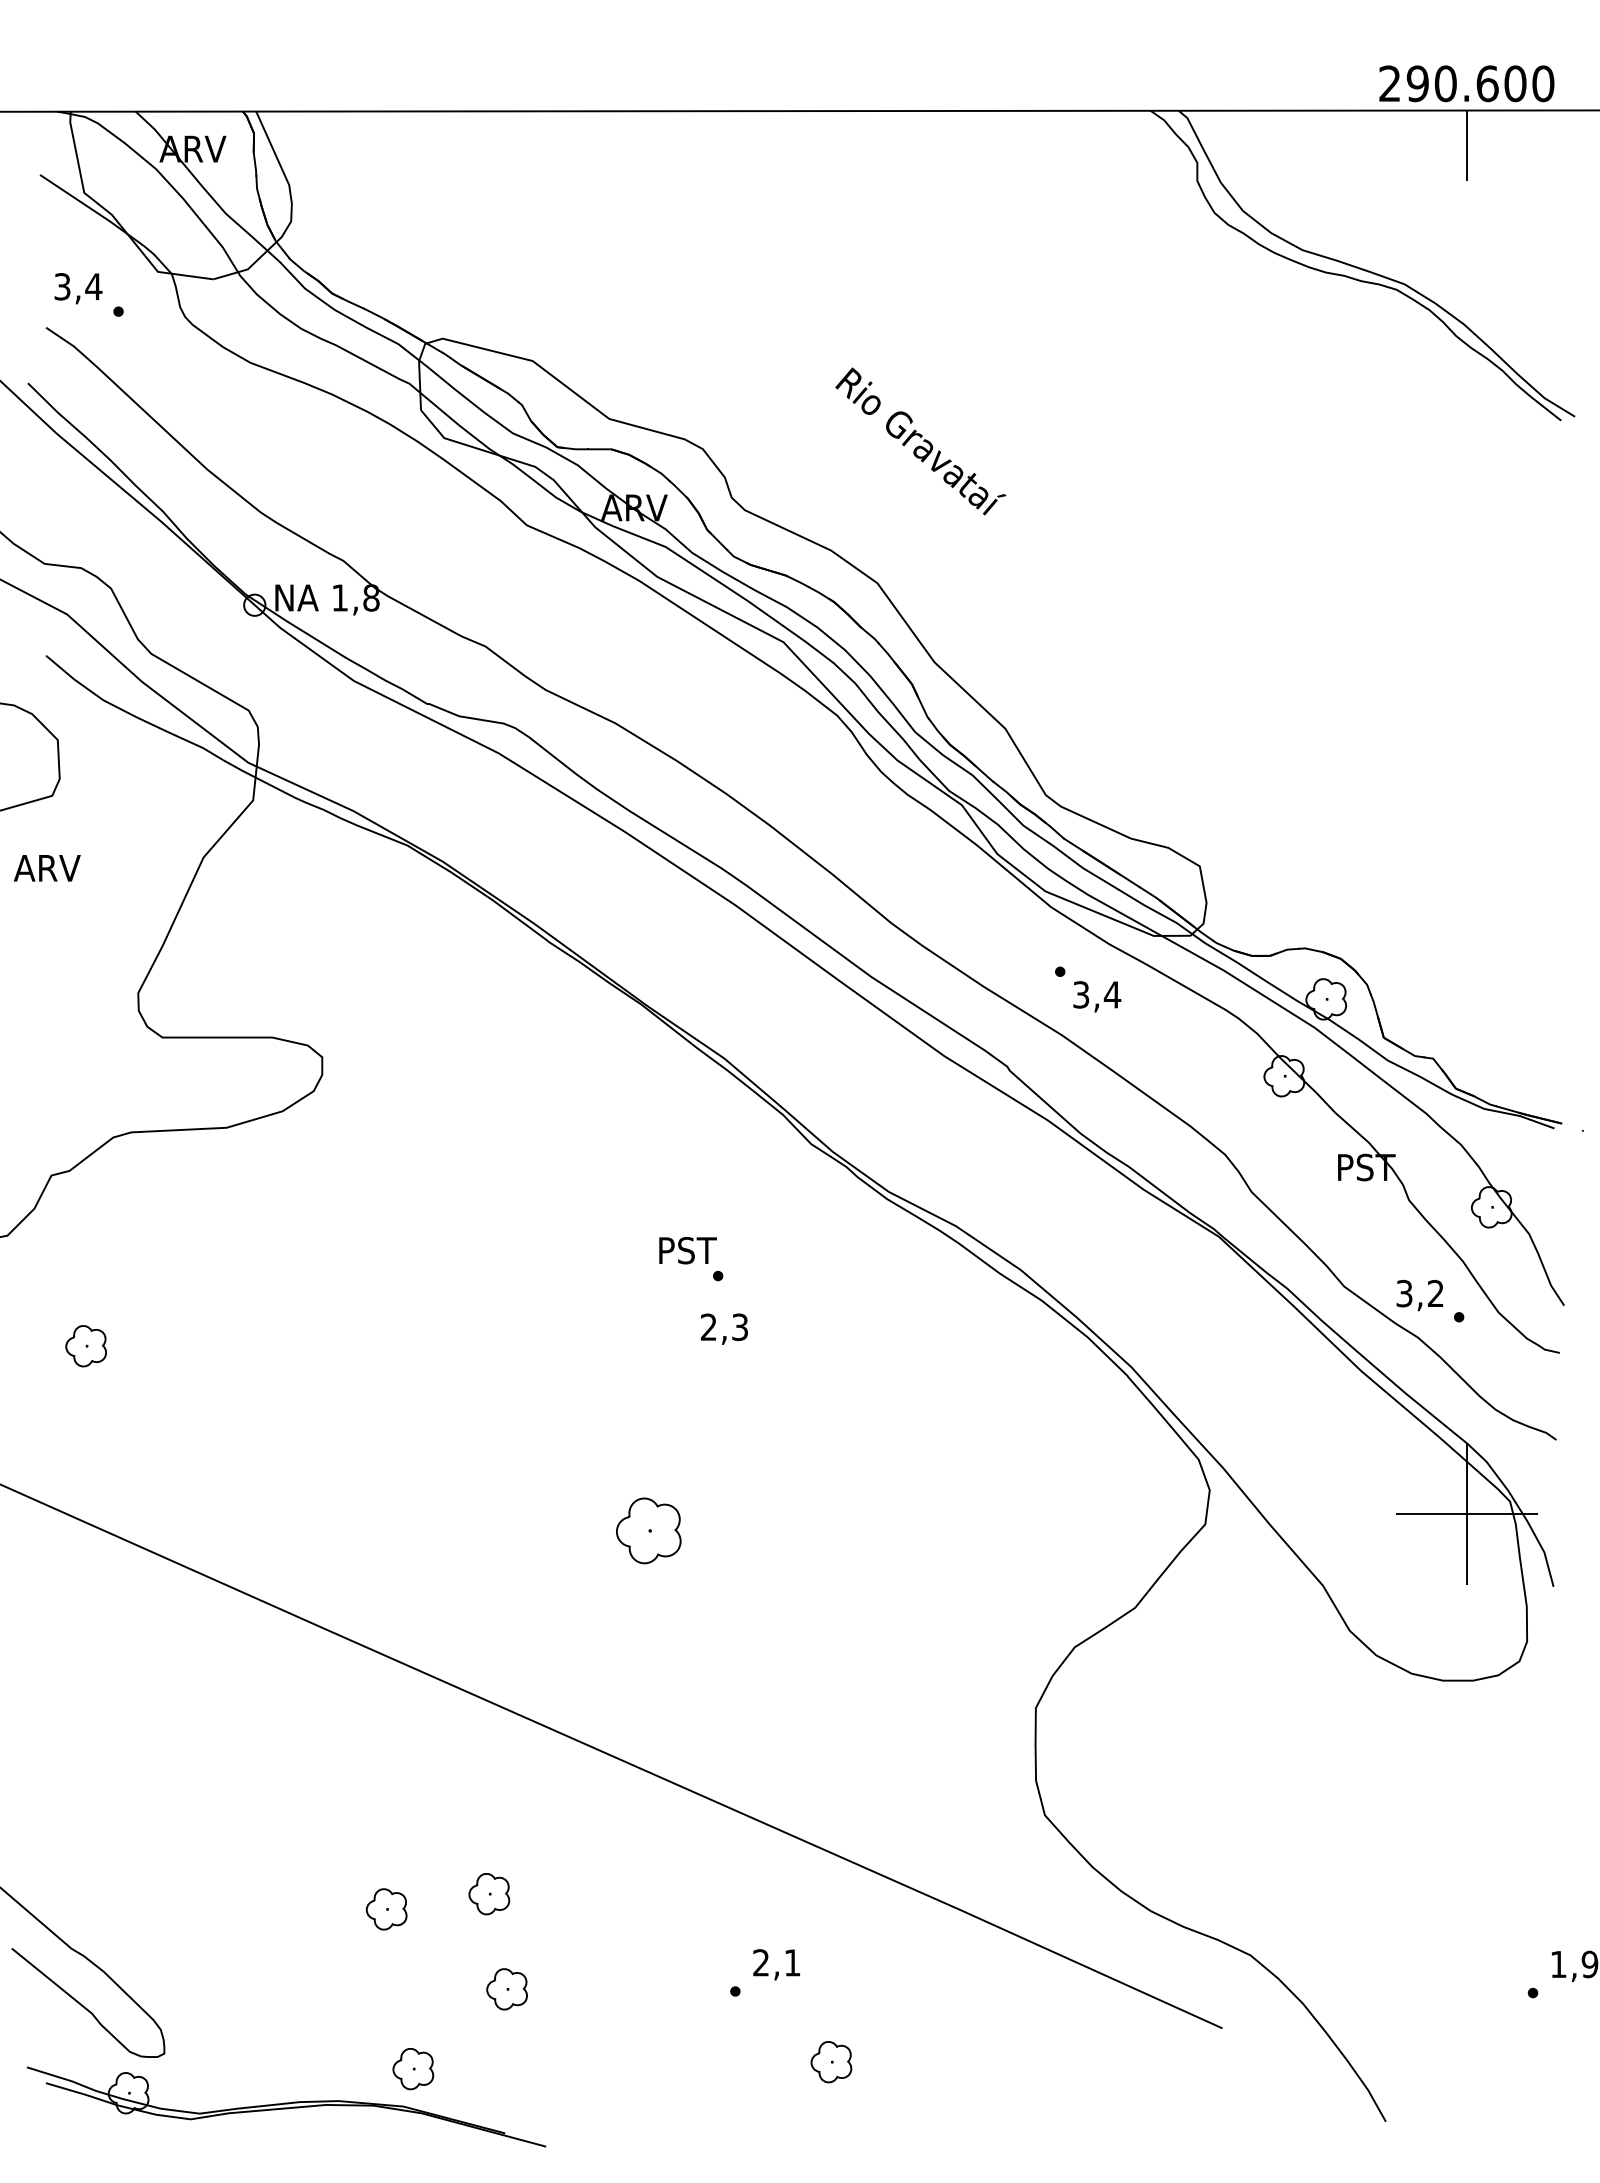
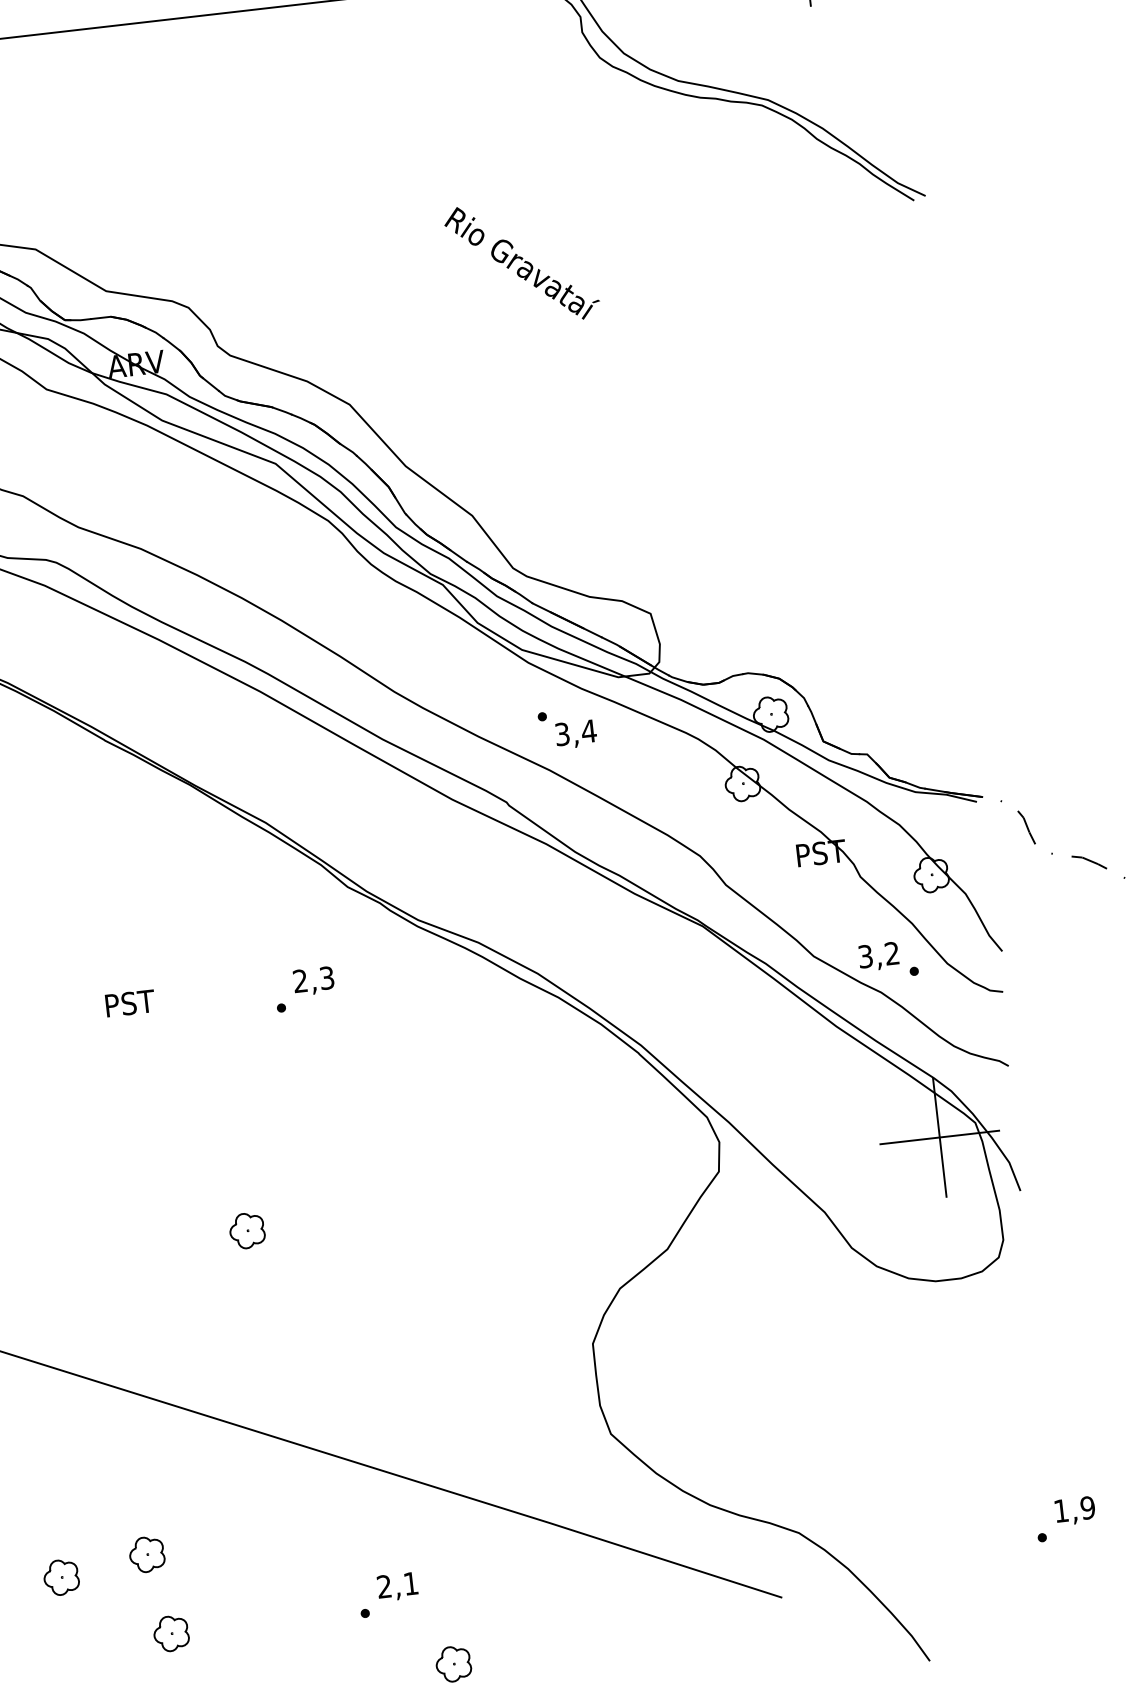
text: (920, 441) -> (521, 263), moved
text: (687, 1250) -> (129, 1003), moved
text: (723, 1328) -> (313, 980), moved
part: (648, 1530) -> (246, 1230), size x0.62

